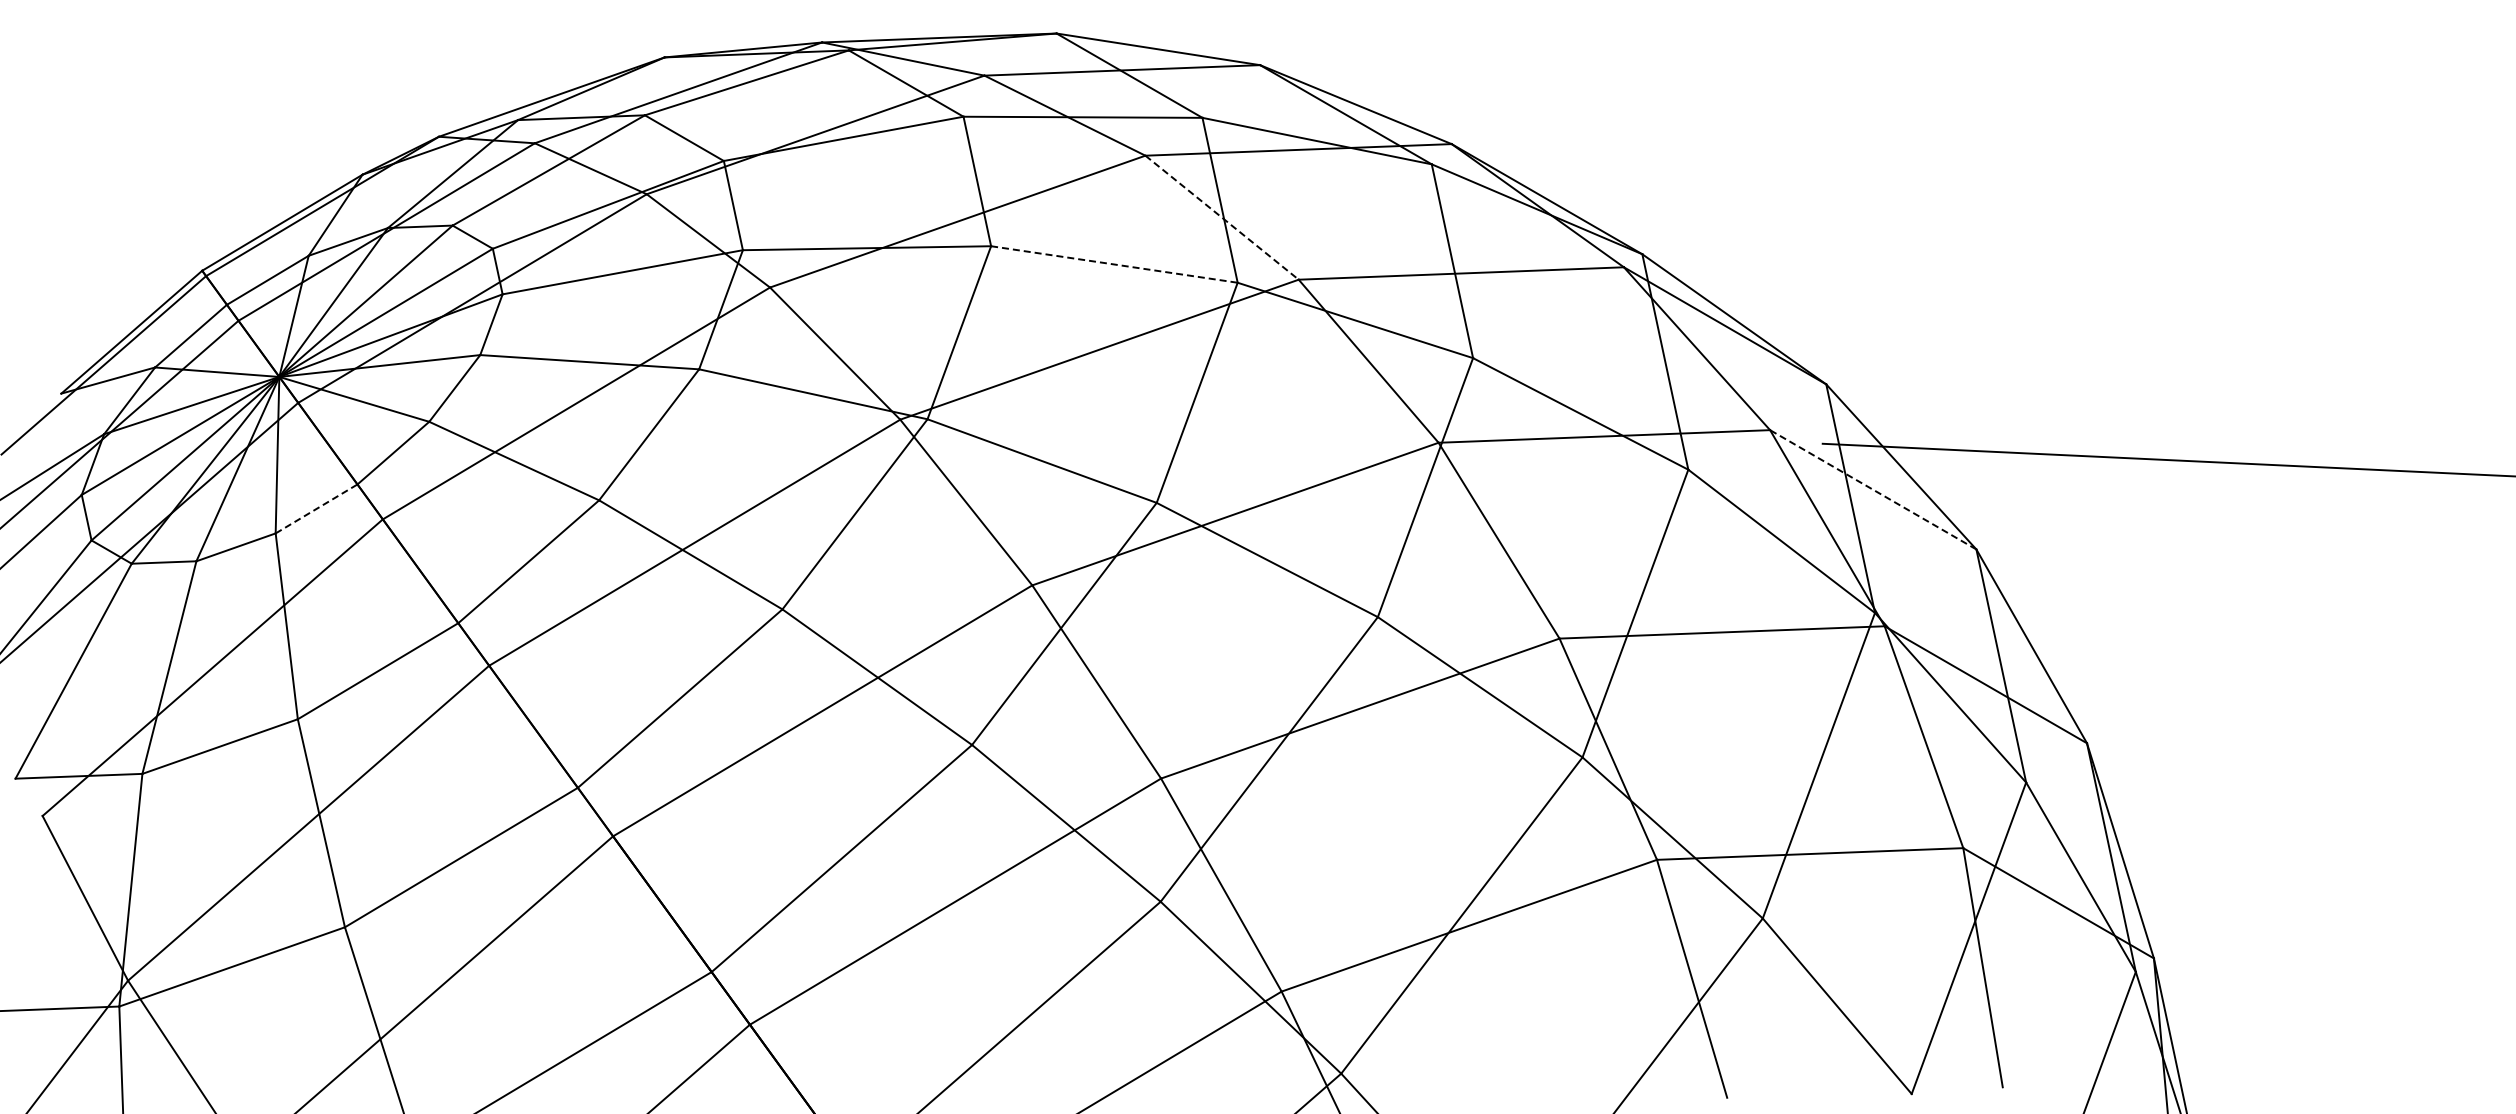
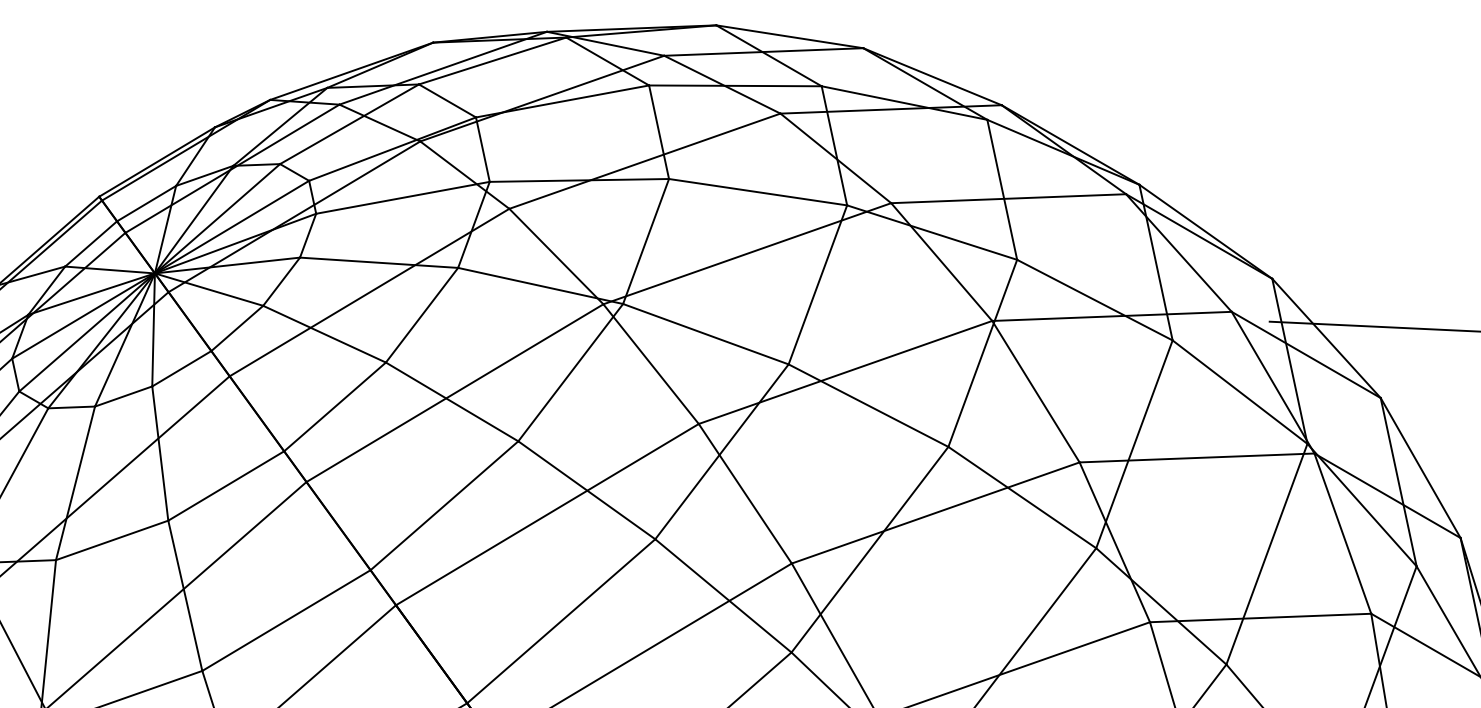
line: (1222, 217) -> (836, 158), dashed -> solid
line: (1114, 264) -> (758, 192), dashed -> solid
line: (1872, 489) -> (1305, 354), dashed -> solid
line: (316, 508) -> (181, 368), dashed -> solid

